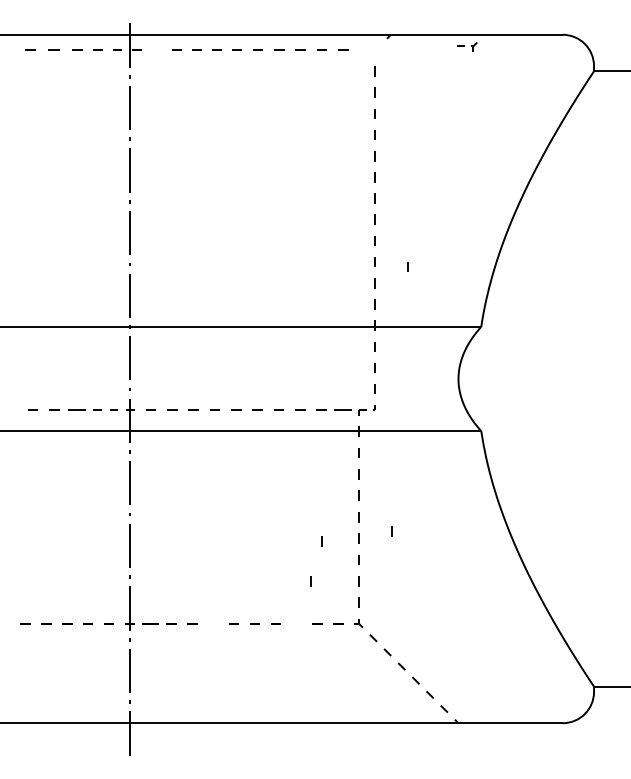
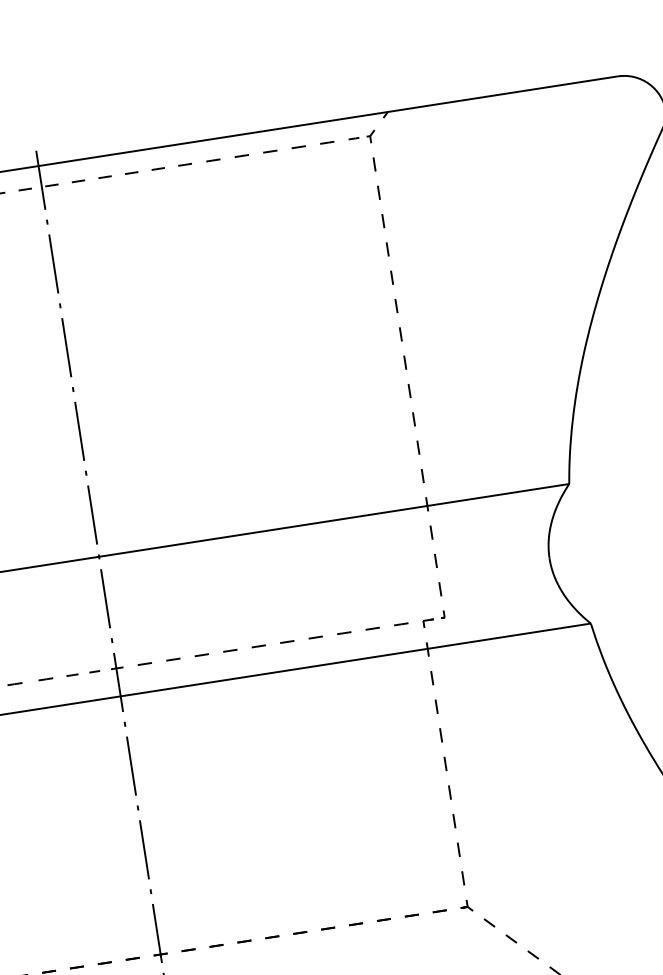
part: (467, 46) -> (362, 137), moved
line: (156, 49) -> (77, 180), added
line: (407, 266) -> (458, 418), removed
part: (77, 409) -> (46, 678), size x0.62
part: (342, 409) -> (400, 623), size x0.62
line: (391, 531) -> (491, 776), removed
line: (321, 541) -> (399, 804), removed
line: (310, 581) -> (393, 860), removed
part: (150, 623) -> (188, 949), size x0.62
part: (213, 623) -> (272, 936), added
part: (296, 623) -> (383, 919), added

